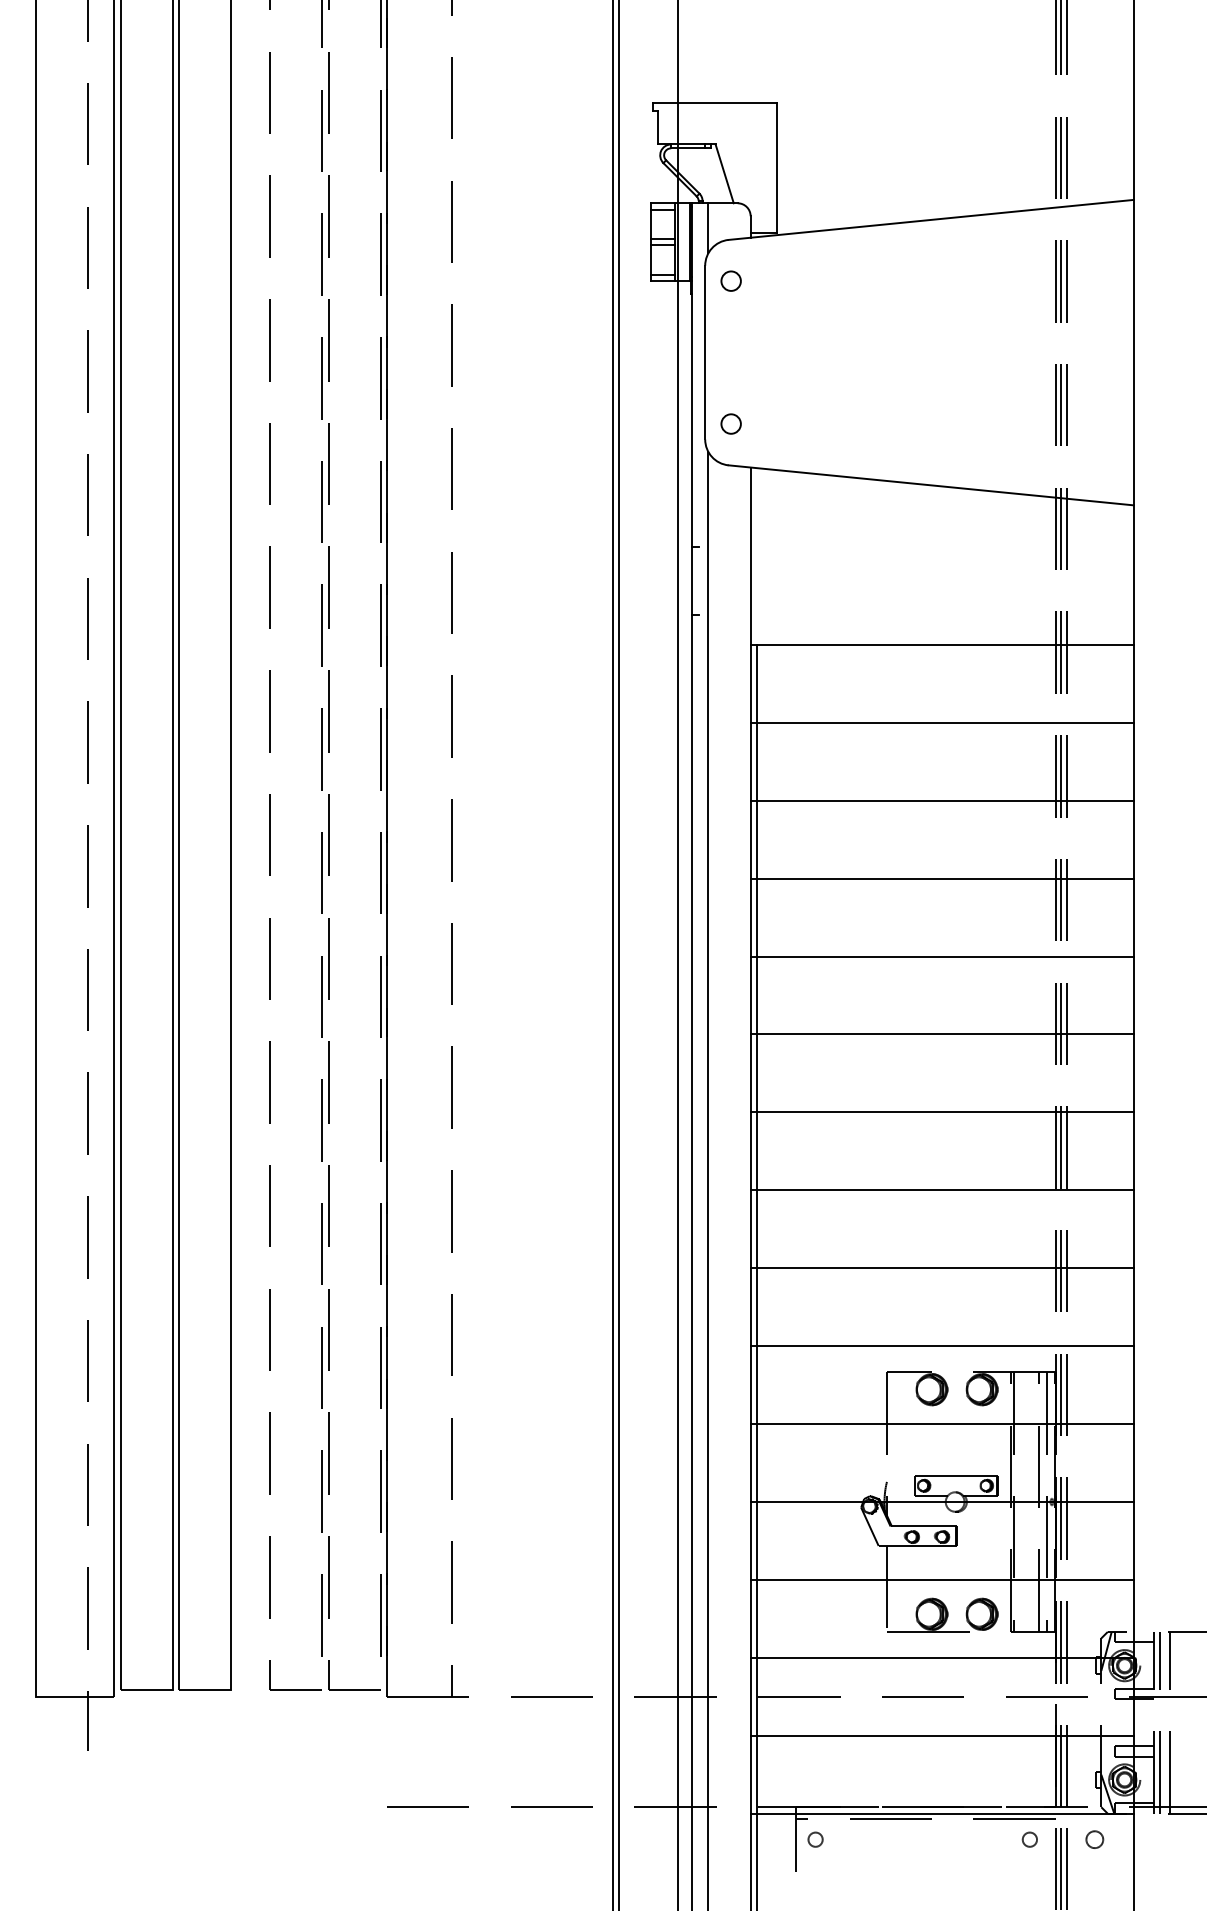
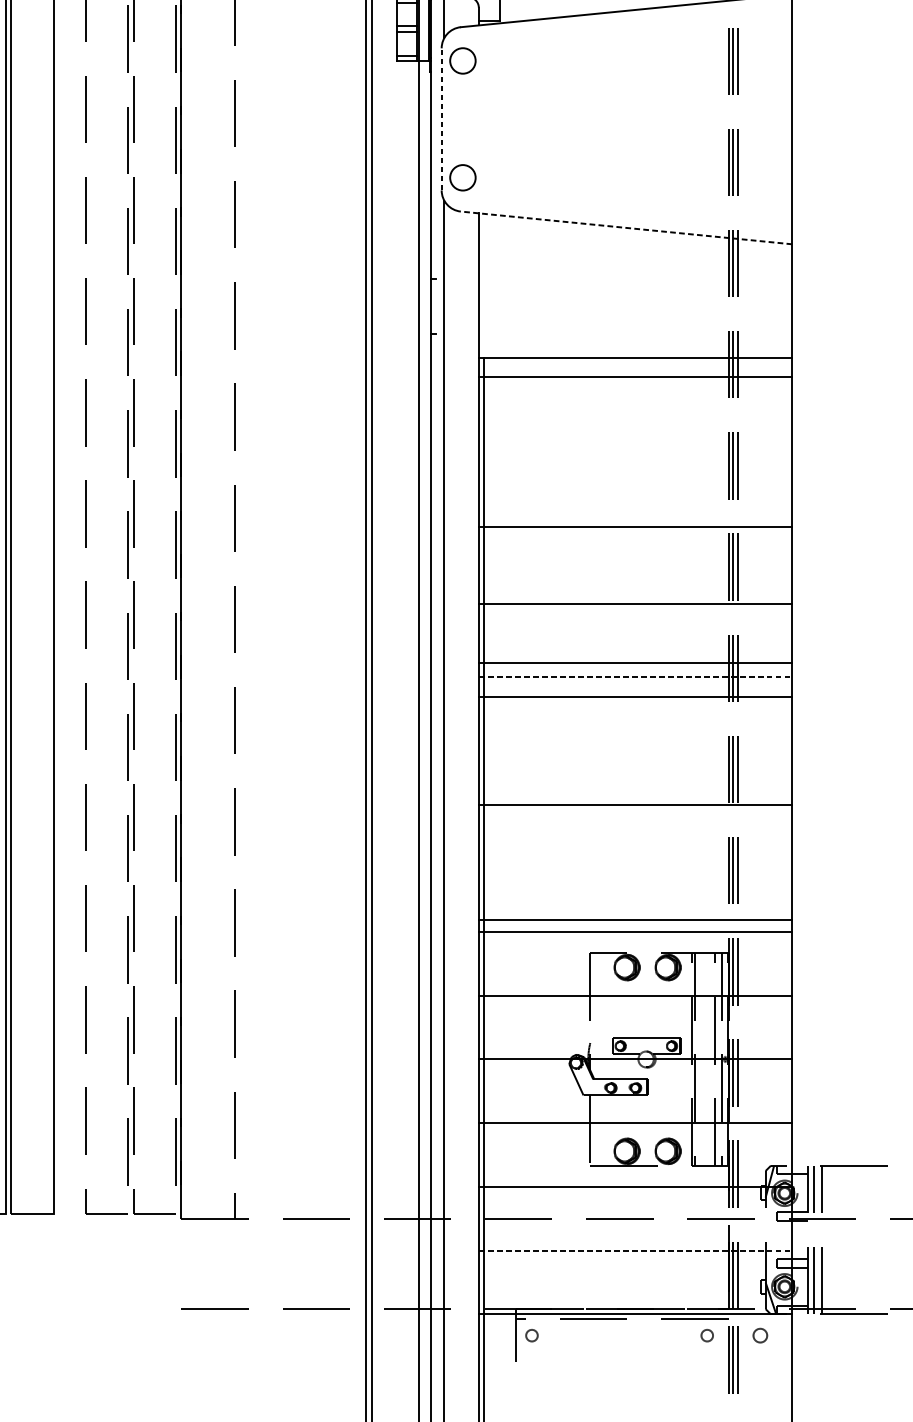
circle: (730, 280) -> (462, 60), size x1.6
line: (705, 352) -> (441, 119), solid -> dashed
circle: (730, 423) -> (462, 177), size x1.6
line: (931, 485) -> (626, 228), solid -> dashed
line: (941, 722) -> (634, 376), moved
line: (941, 800) -> (634, 526), moved
line: (941, 878) -> (634, 604), moved
line: (941, 956) -> (634, 663), moved
line: (942, 1034) -> (635, 677), solid -> dashed
line: (941, 1112) -> (634, 696), moved
line: (941, 1268) -> (634, 920), moved
line: (942, 1735) -> (635, 1250), solid -> dashed

